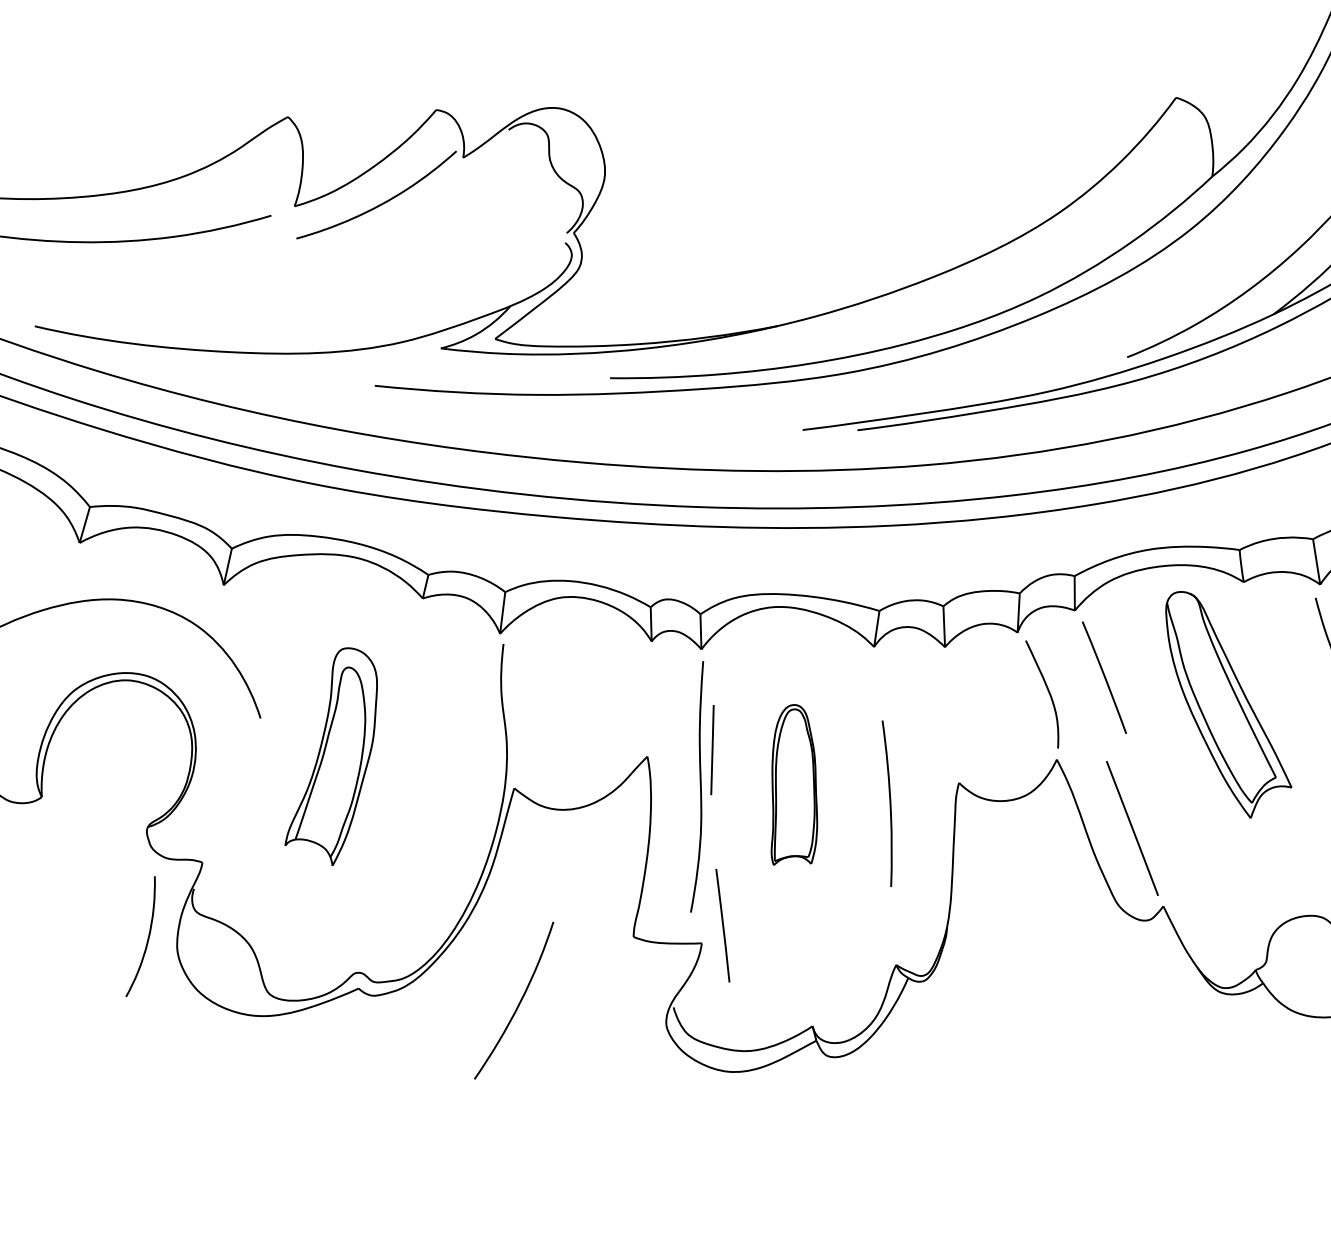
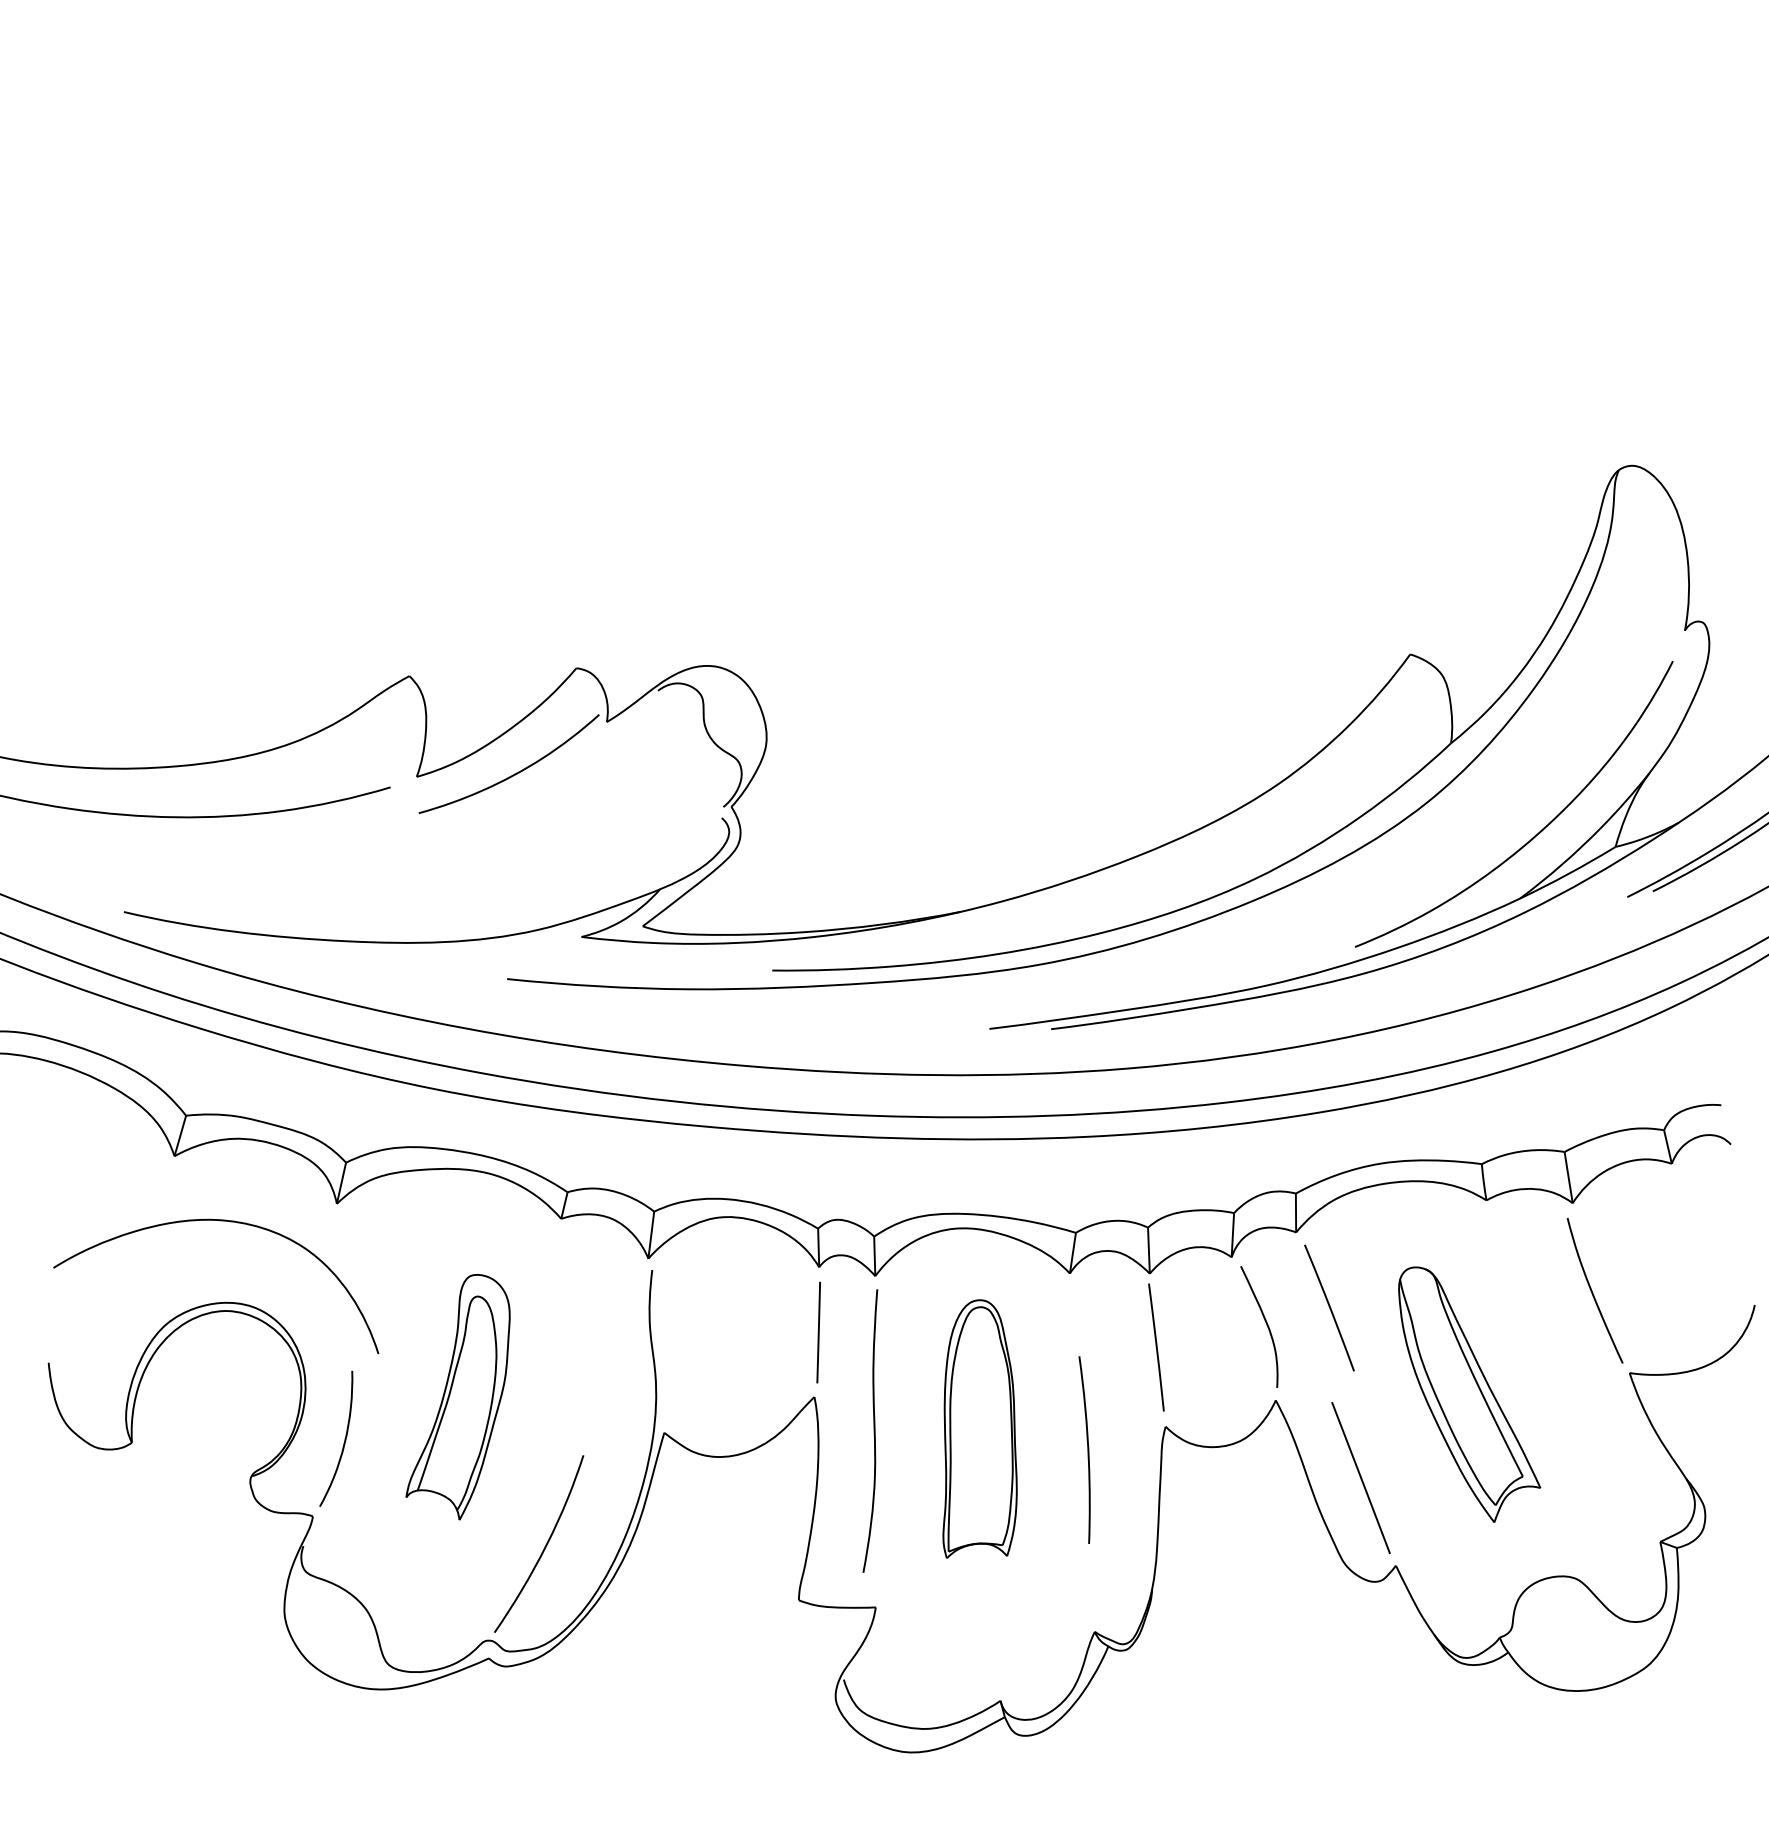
part: (1228, 704) -> (1469, 1394), moved
line: (712, 749) -> (818, 1332), moved
part: (793, 784) -> (979, 1428), size x1.43
line: (722, 925) -> (1156, 1347), moved
curve: (147, 936) -> (344, 1438), moved
curve: (518, 1002) -> (544, 1546), moved

